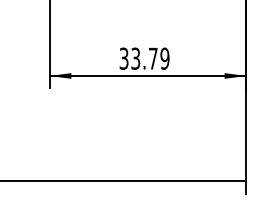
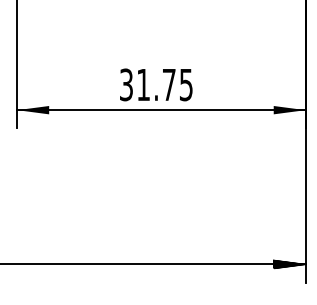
text: (150, 58) -> (165, 84), 33.79 -> 31.75
hatch: (235, 181) -> (289, 264), added

